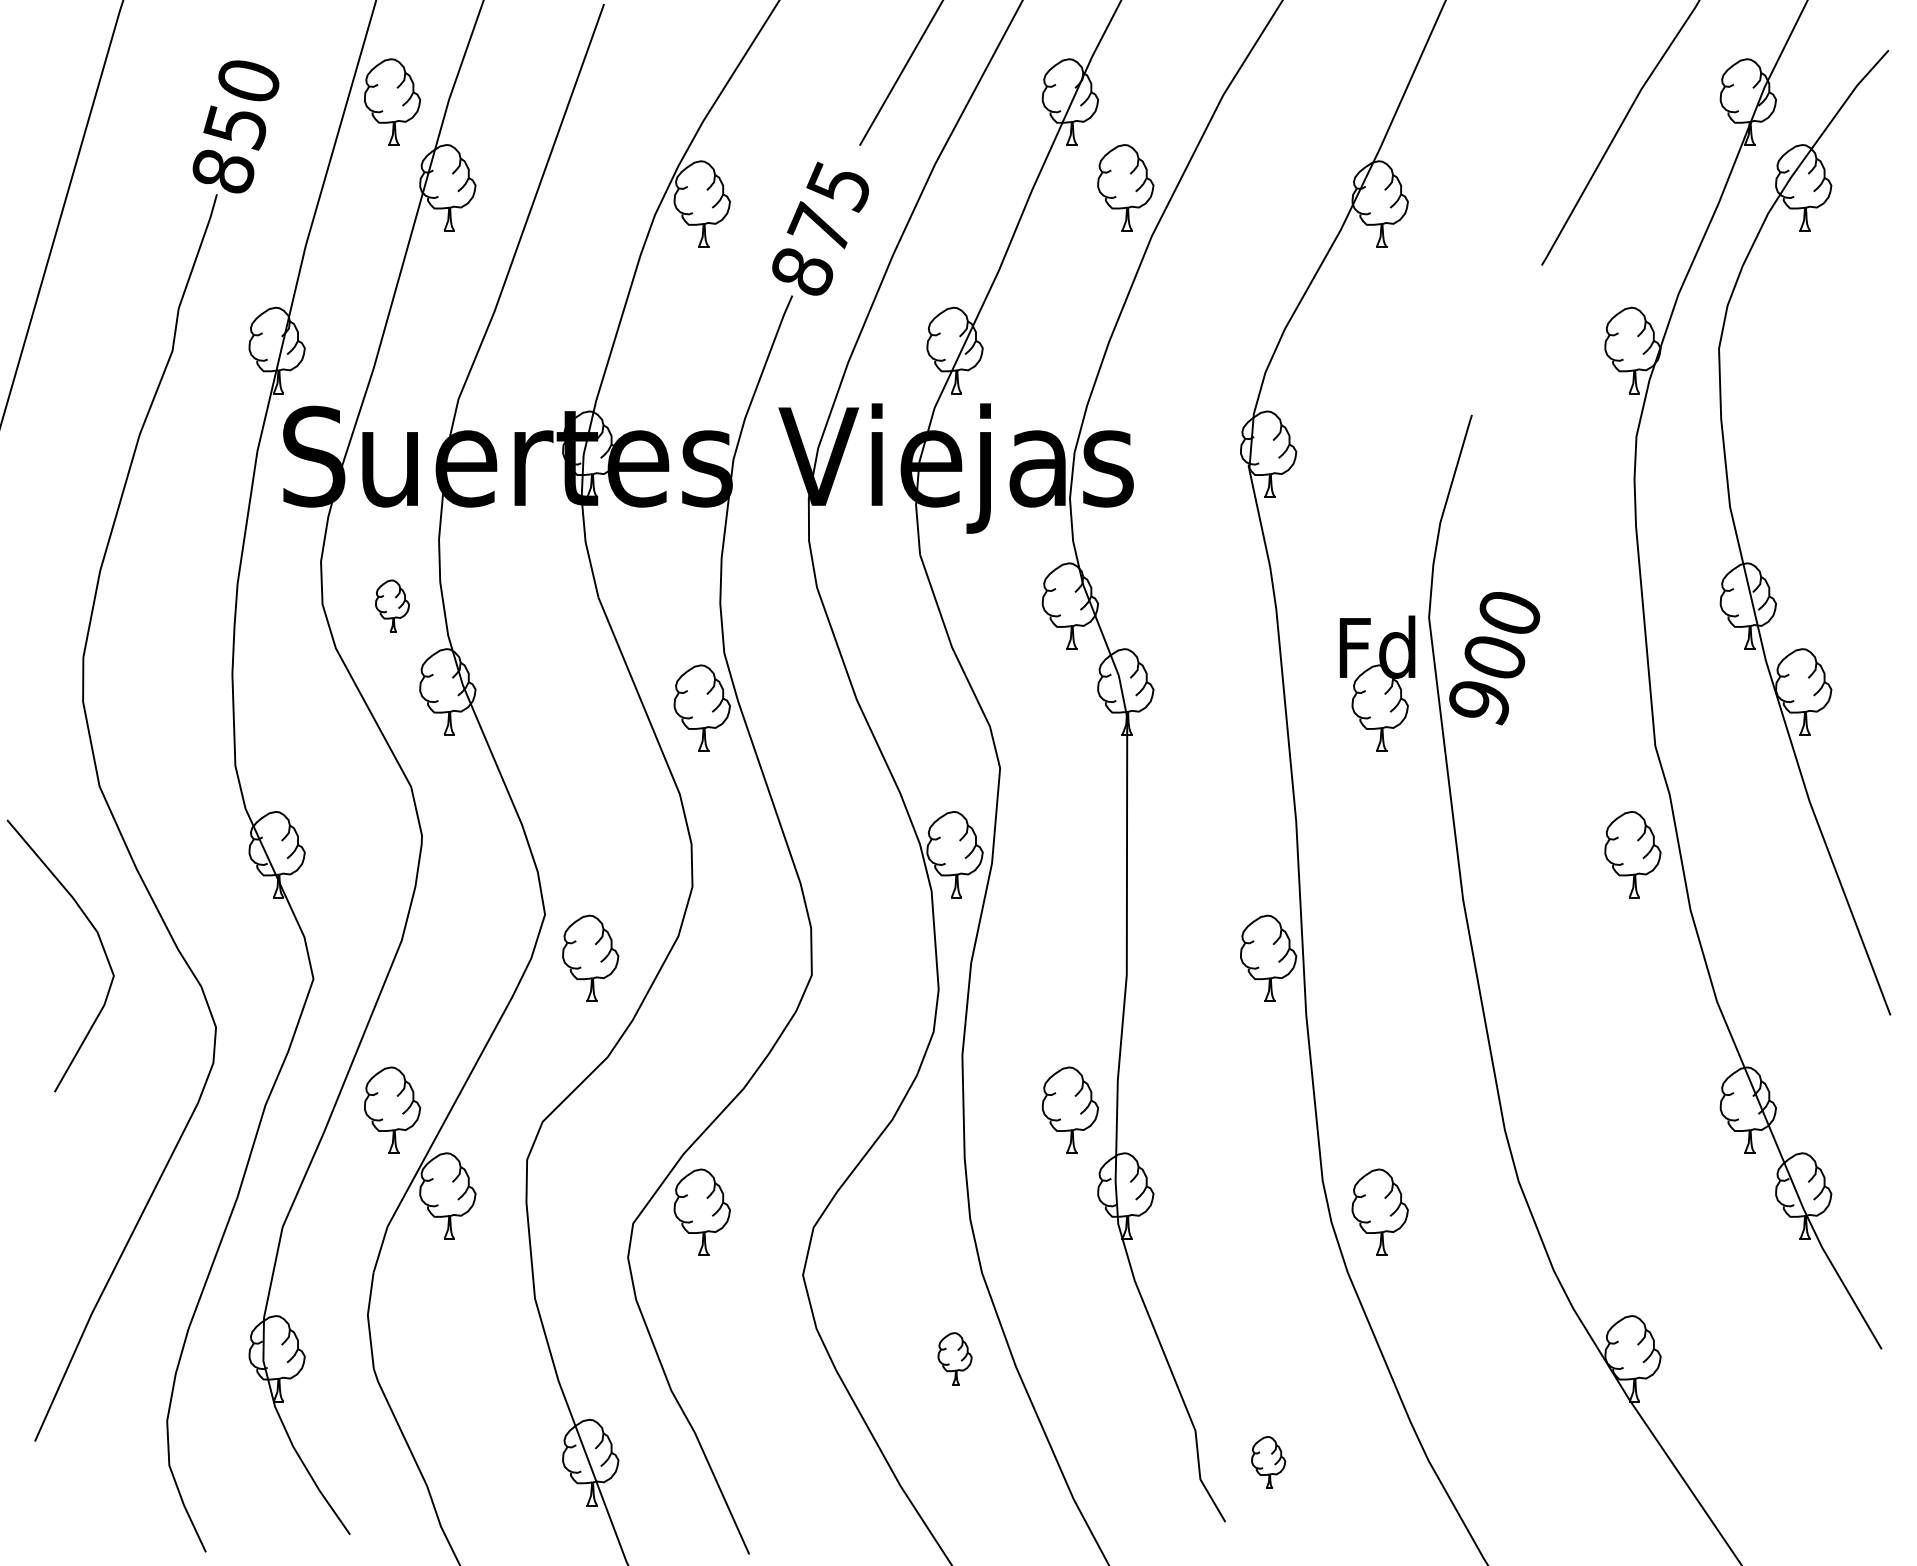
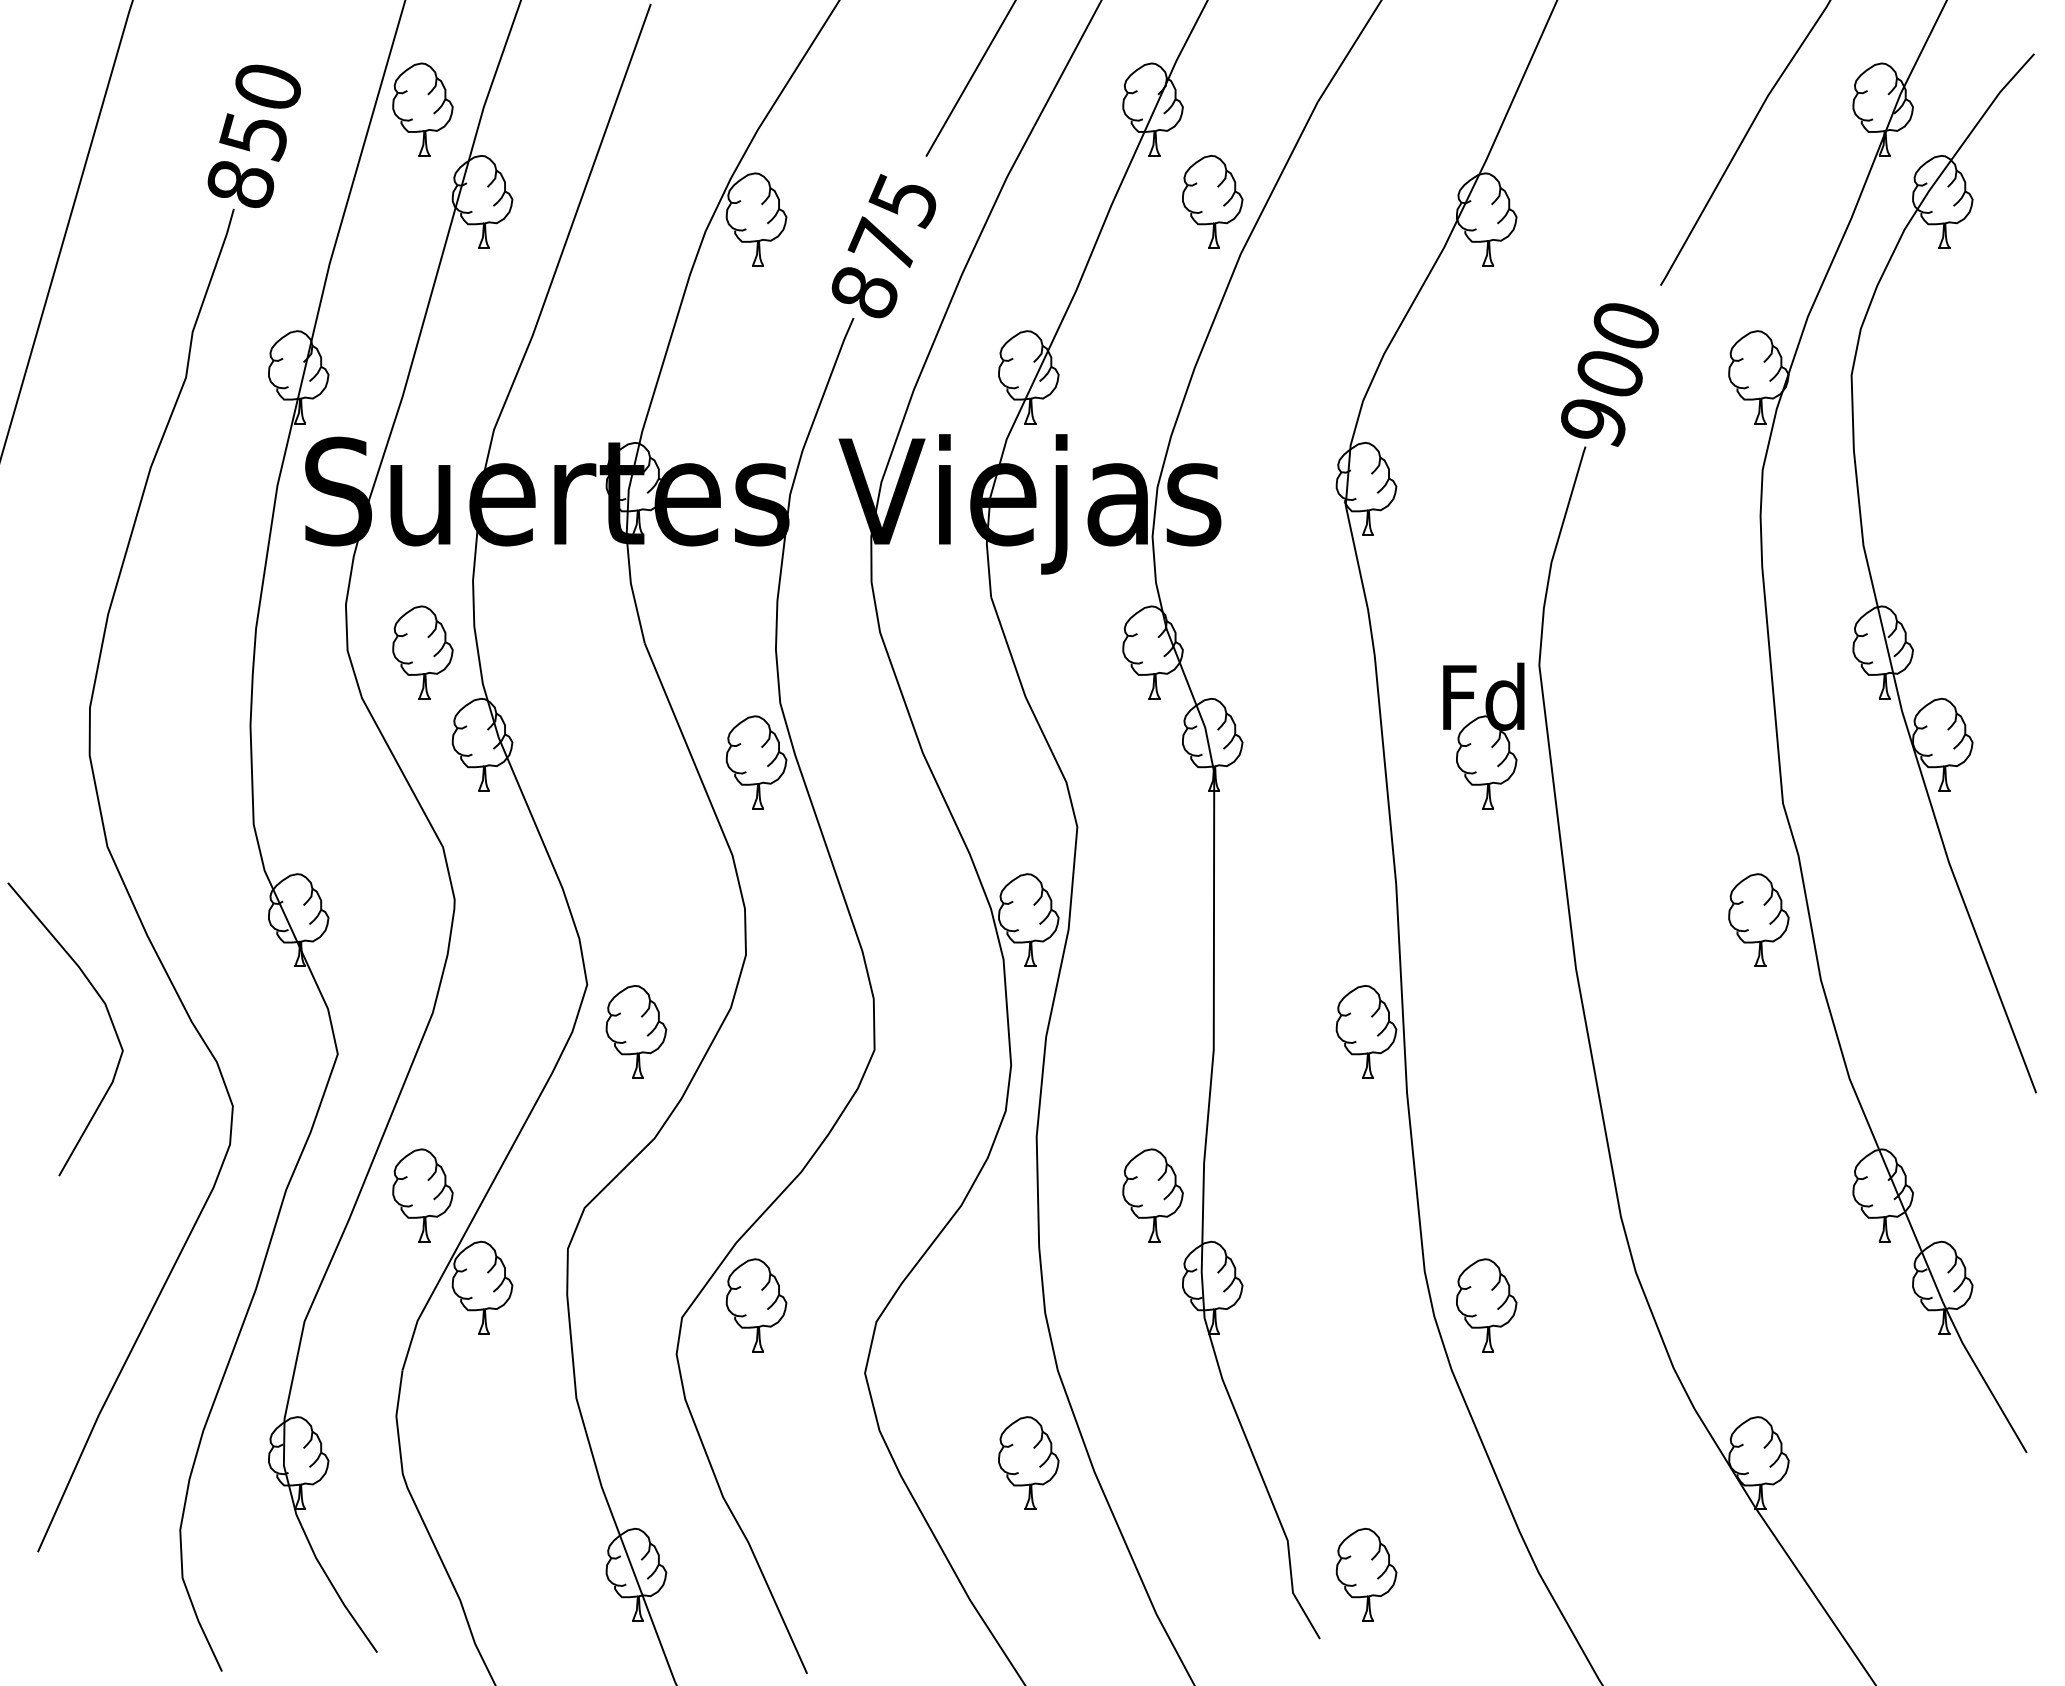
part: (392, 606) -> (422, 652), size x1.67
text: (1494, 658) -> (1609, 374), moved
part: (954, 1358) -> (1028, 1462), size x1.67
part: (1268, 1462) -> (1366, 1574), size x1.67

